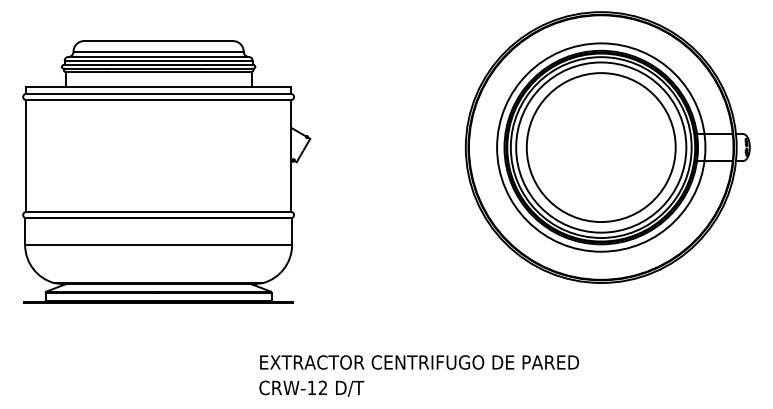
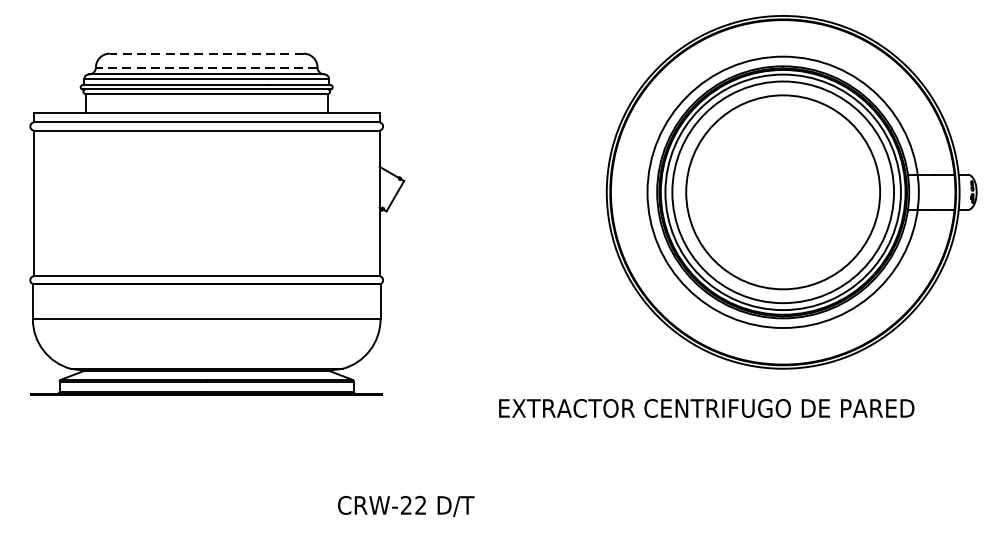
line: (158, 41) -> (206, 54), solid -> dashed
line: (158, 51) -> (206, 67), solid -> dashed
text: (419, 362) -> (706, 408), moved
text: (311, 387) -> (405, 504), CRW-12 -> CRW-22

